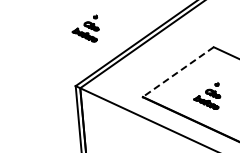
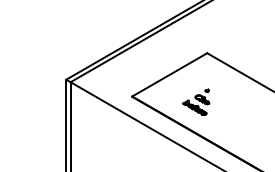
part: (85, 28) -> (81, 23), removed
line: (178, 72) -> (169, 75), dashed -> solid

